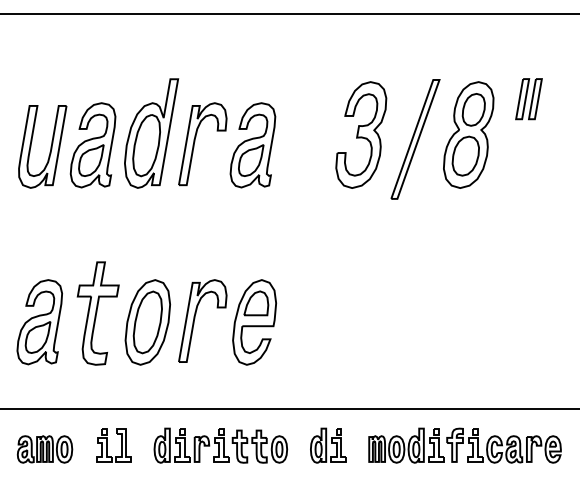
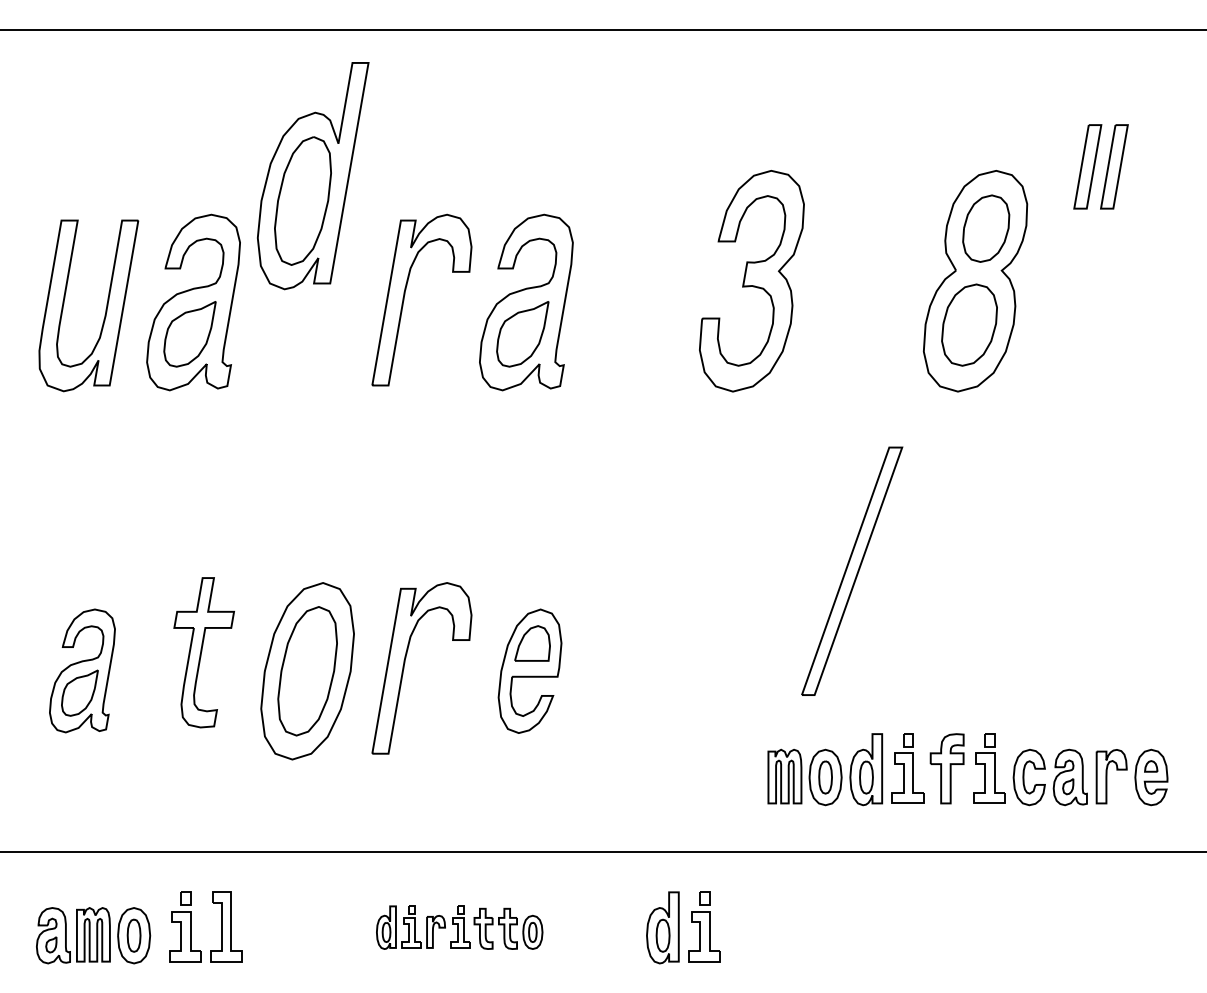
part: (528, 99) -> (1100, 167), moved
part: (151, 133) -> (313, 175), moved
part: (415, 139) -> (852, 571), moved
part: (97, 313) -> (202, 652), size x0.7
part: (39, 322) -> (82, 671), size x0.7
part: (254, 322) -> (529, 671), size x0.7
part: (113, 445) -> (204, 927), moved
part: (220, 445) -> (458, 927), size x0.6
part: (464, 445) -> (966, 769), moved

